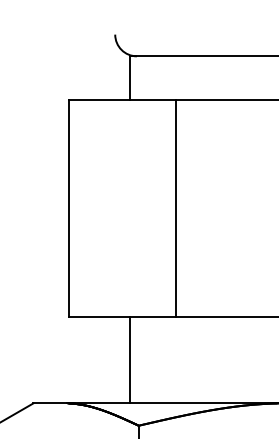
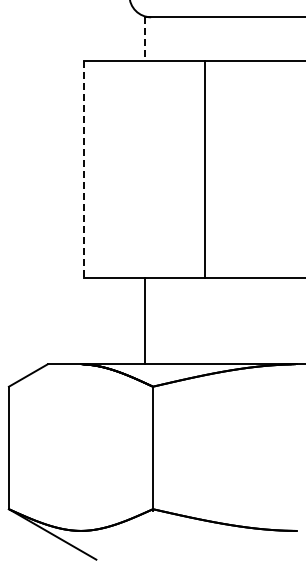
line: (130, 78) -> (144, 39), solid -> dashed
line: (176, 207) -> (205, 168), moved
line: (69, 208) -> (83, 169), solid -> dashed

